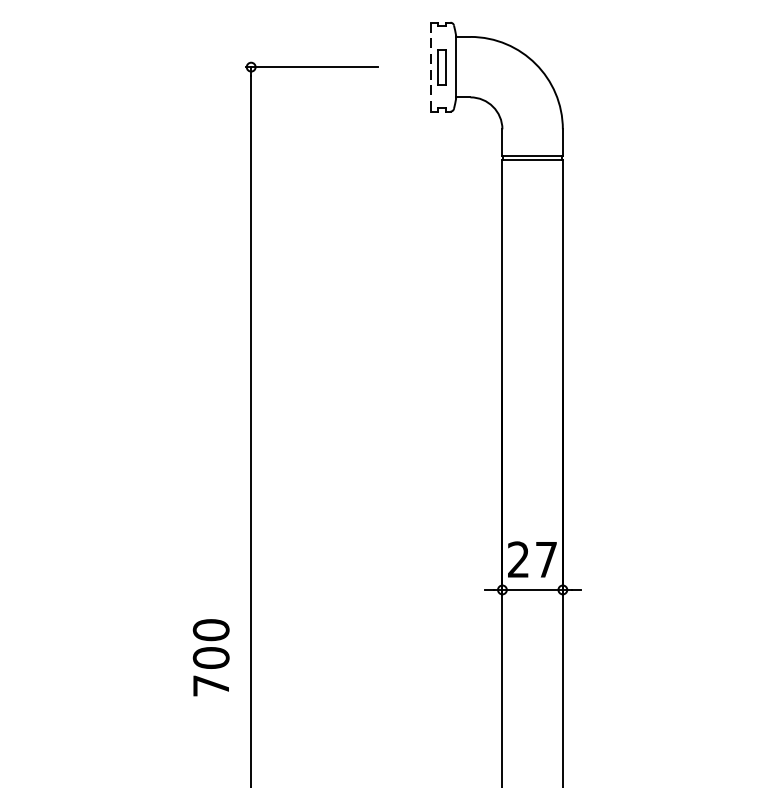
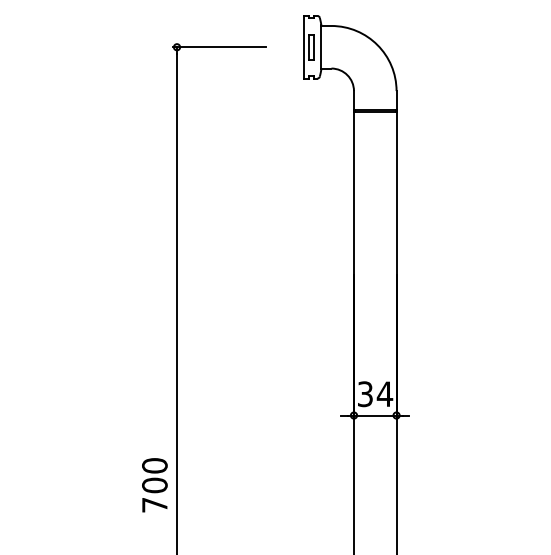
line: (430, 67) -> (303, 47), dashed -> solid
text: (532, 560) -> (375, 394), 27 -> 34
text: (210, 658) -> (154, 485), moved

